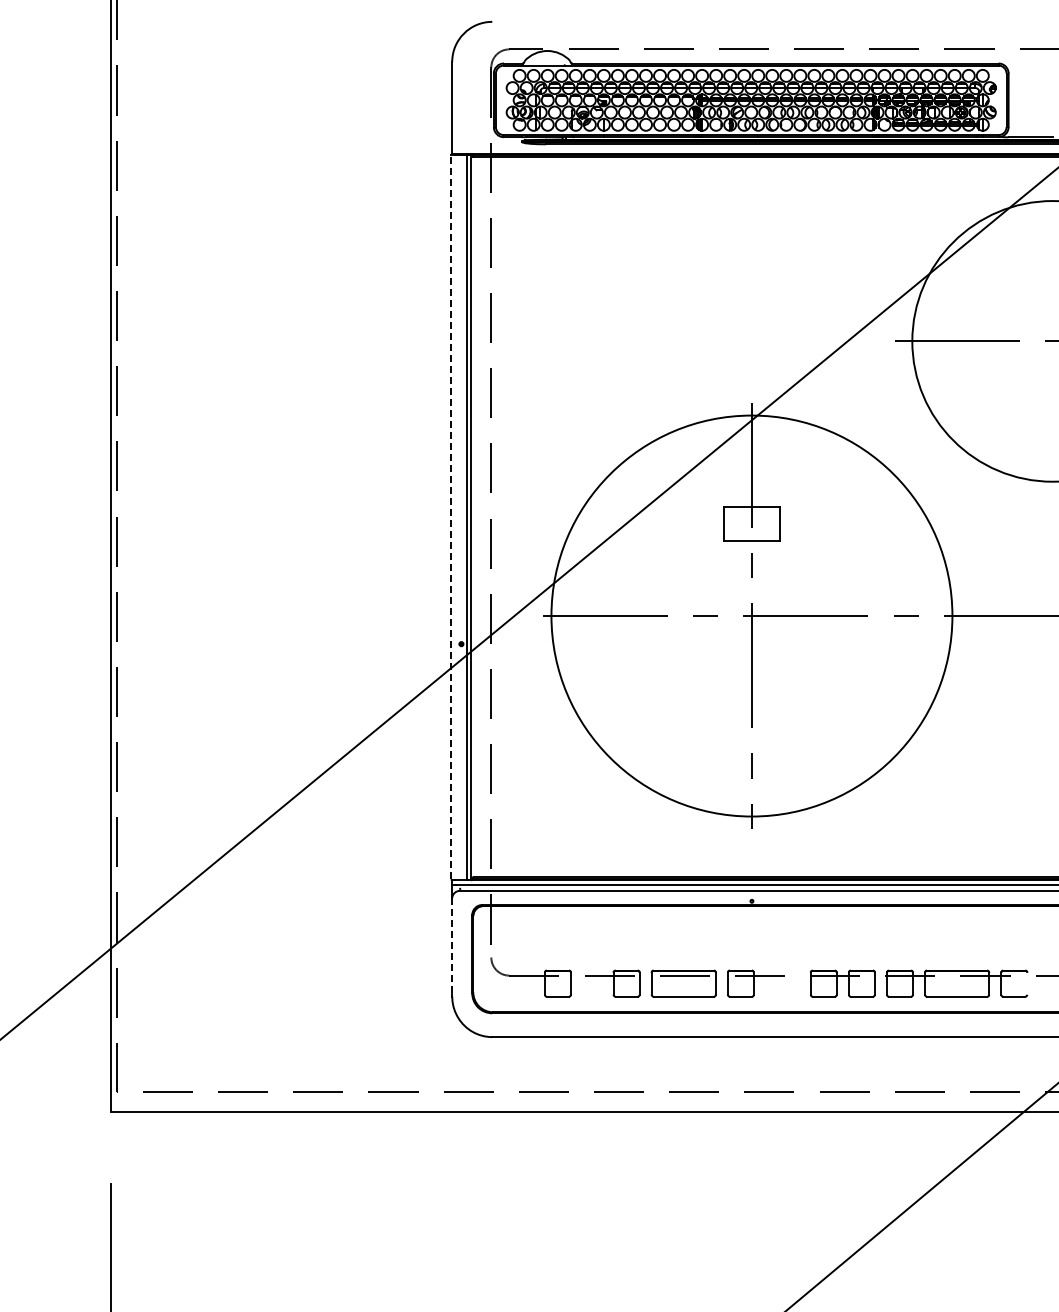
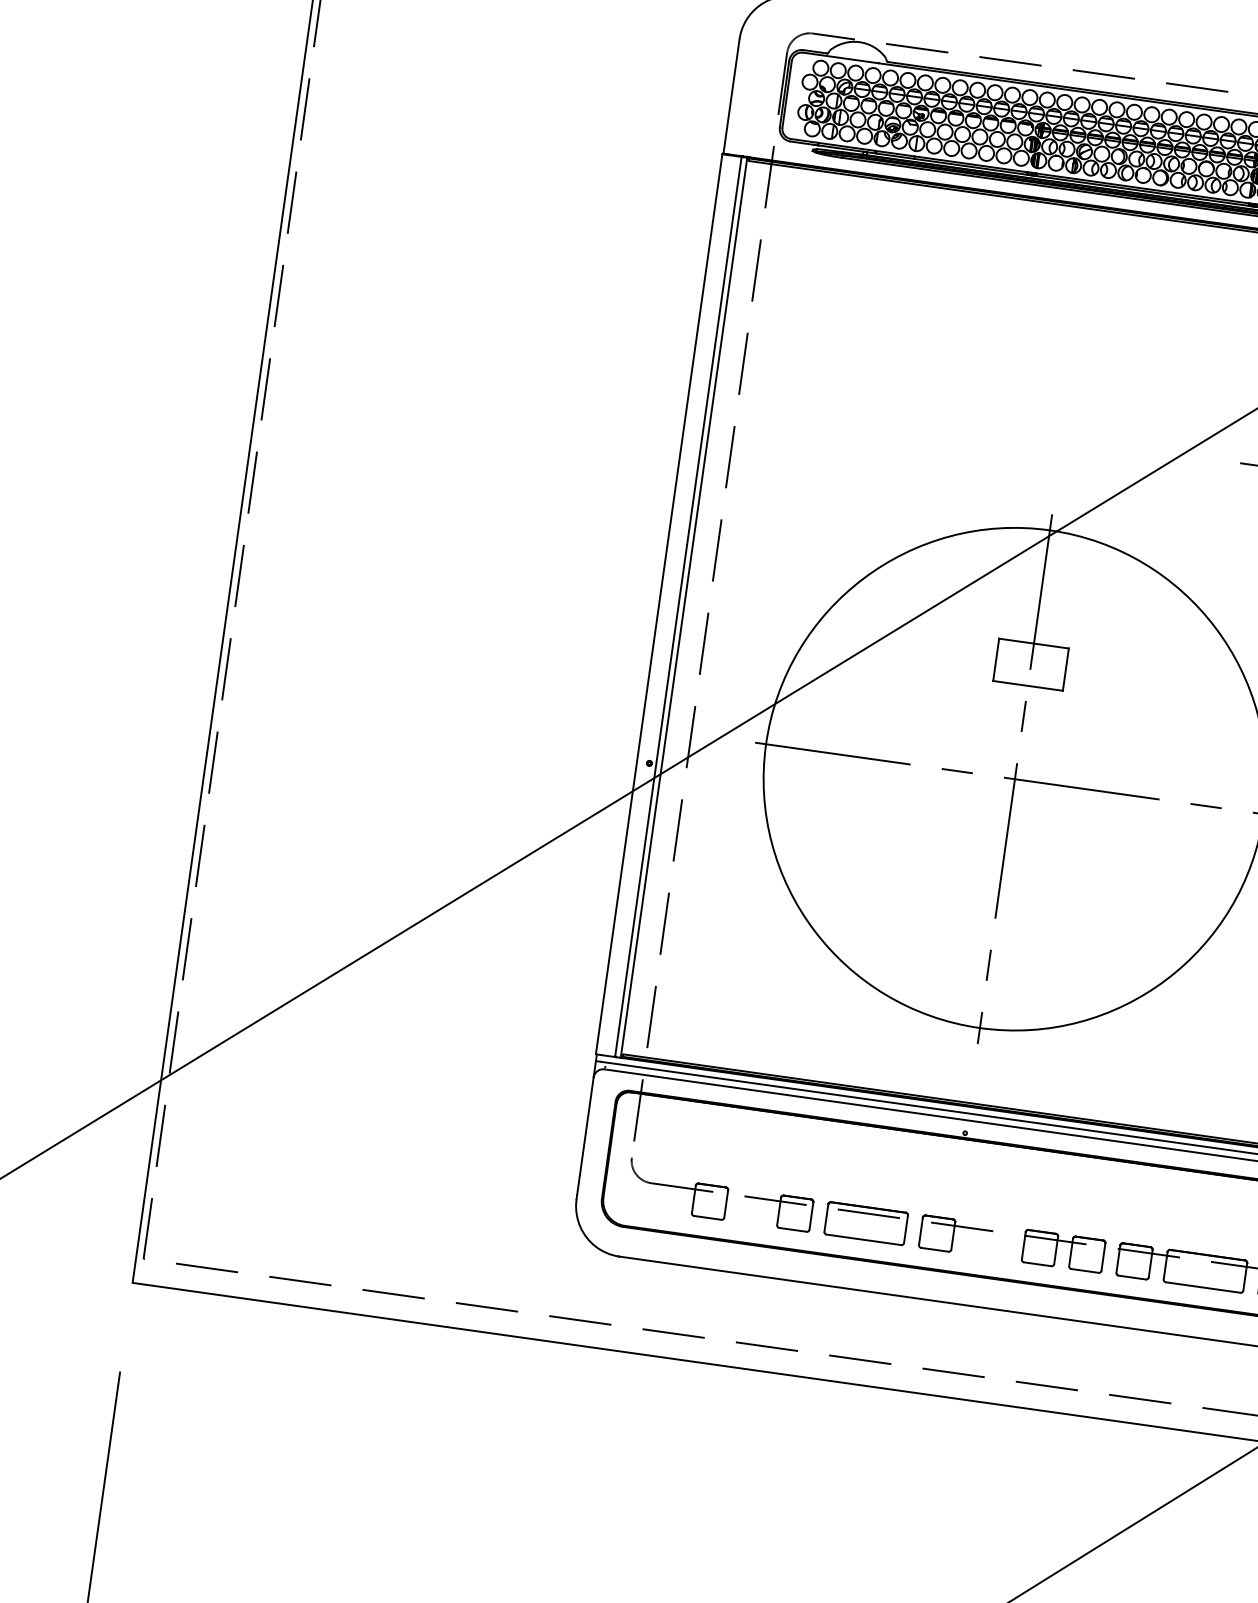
line: (451, 516) -> (659, 603), dashed -> solid
line: (452, 946) -> (585, 1137), dashed -> solid

